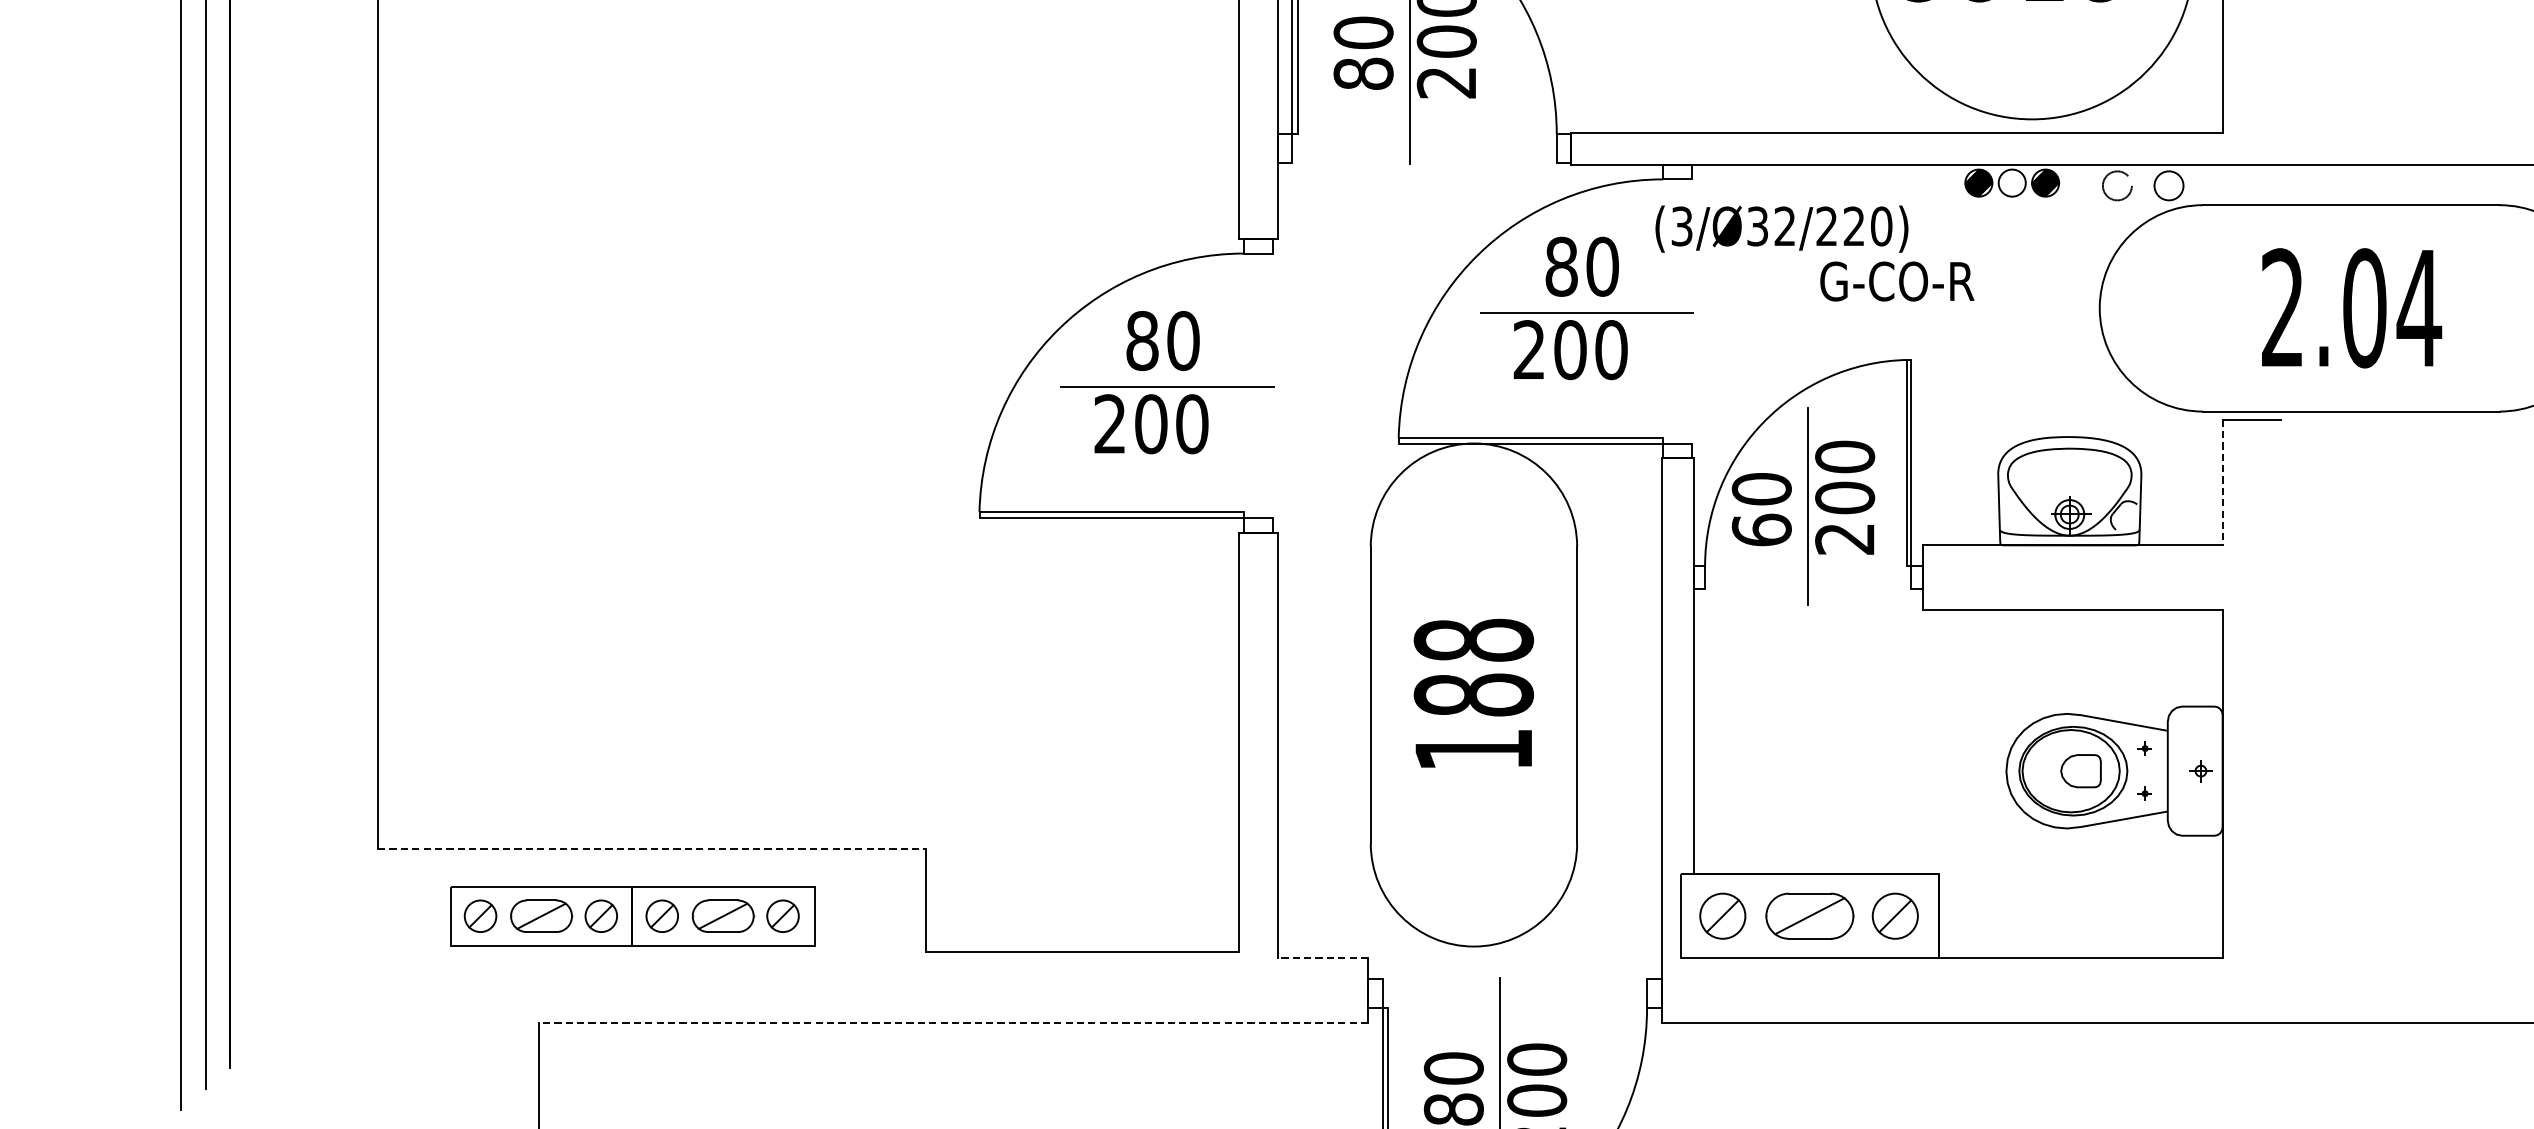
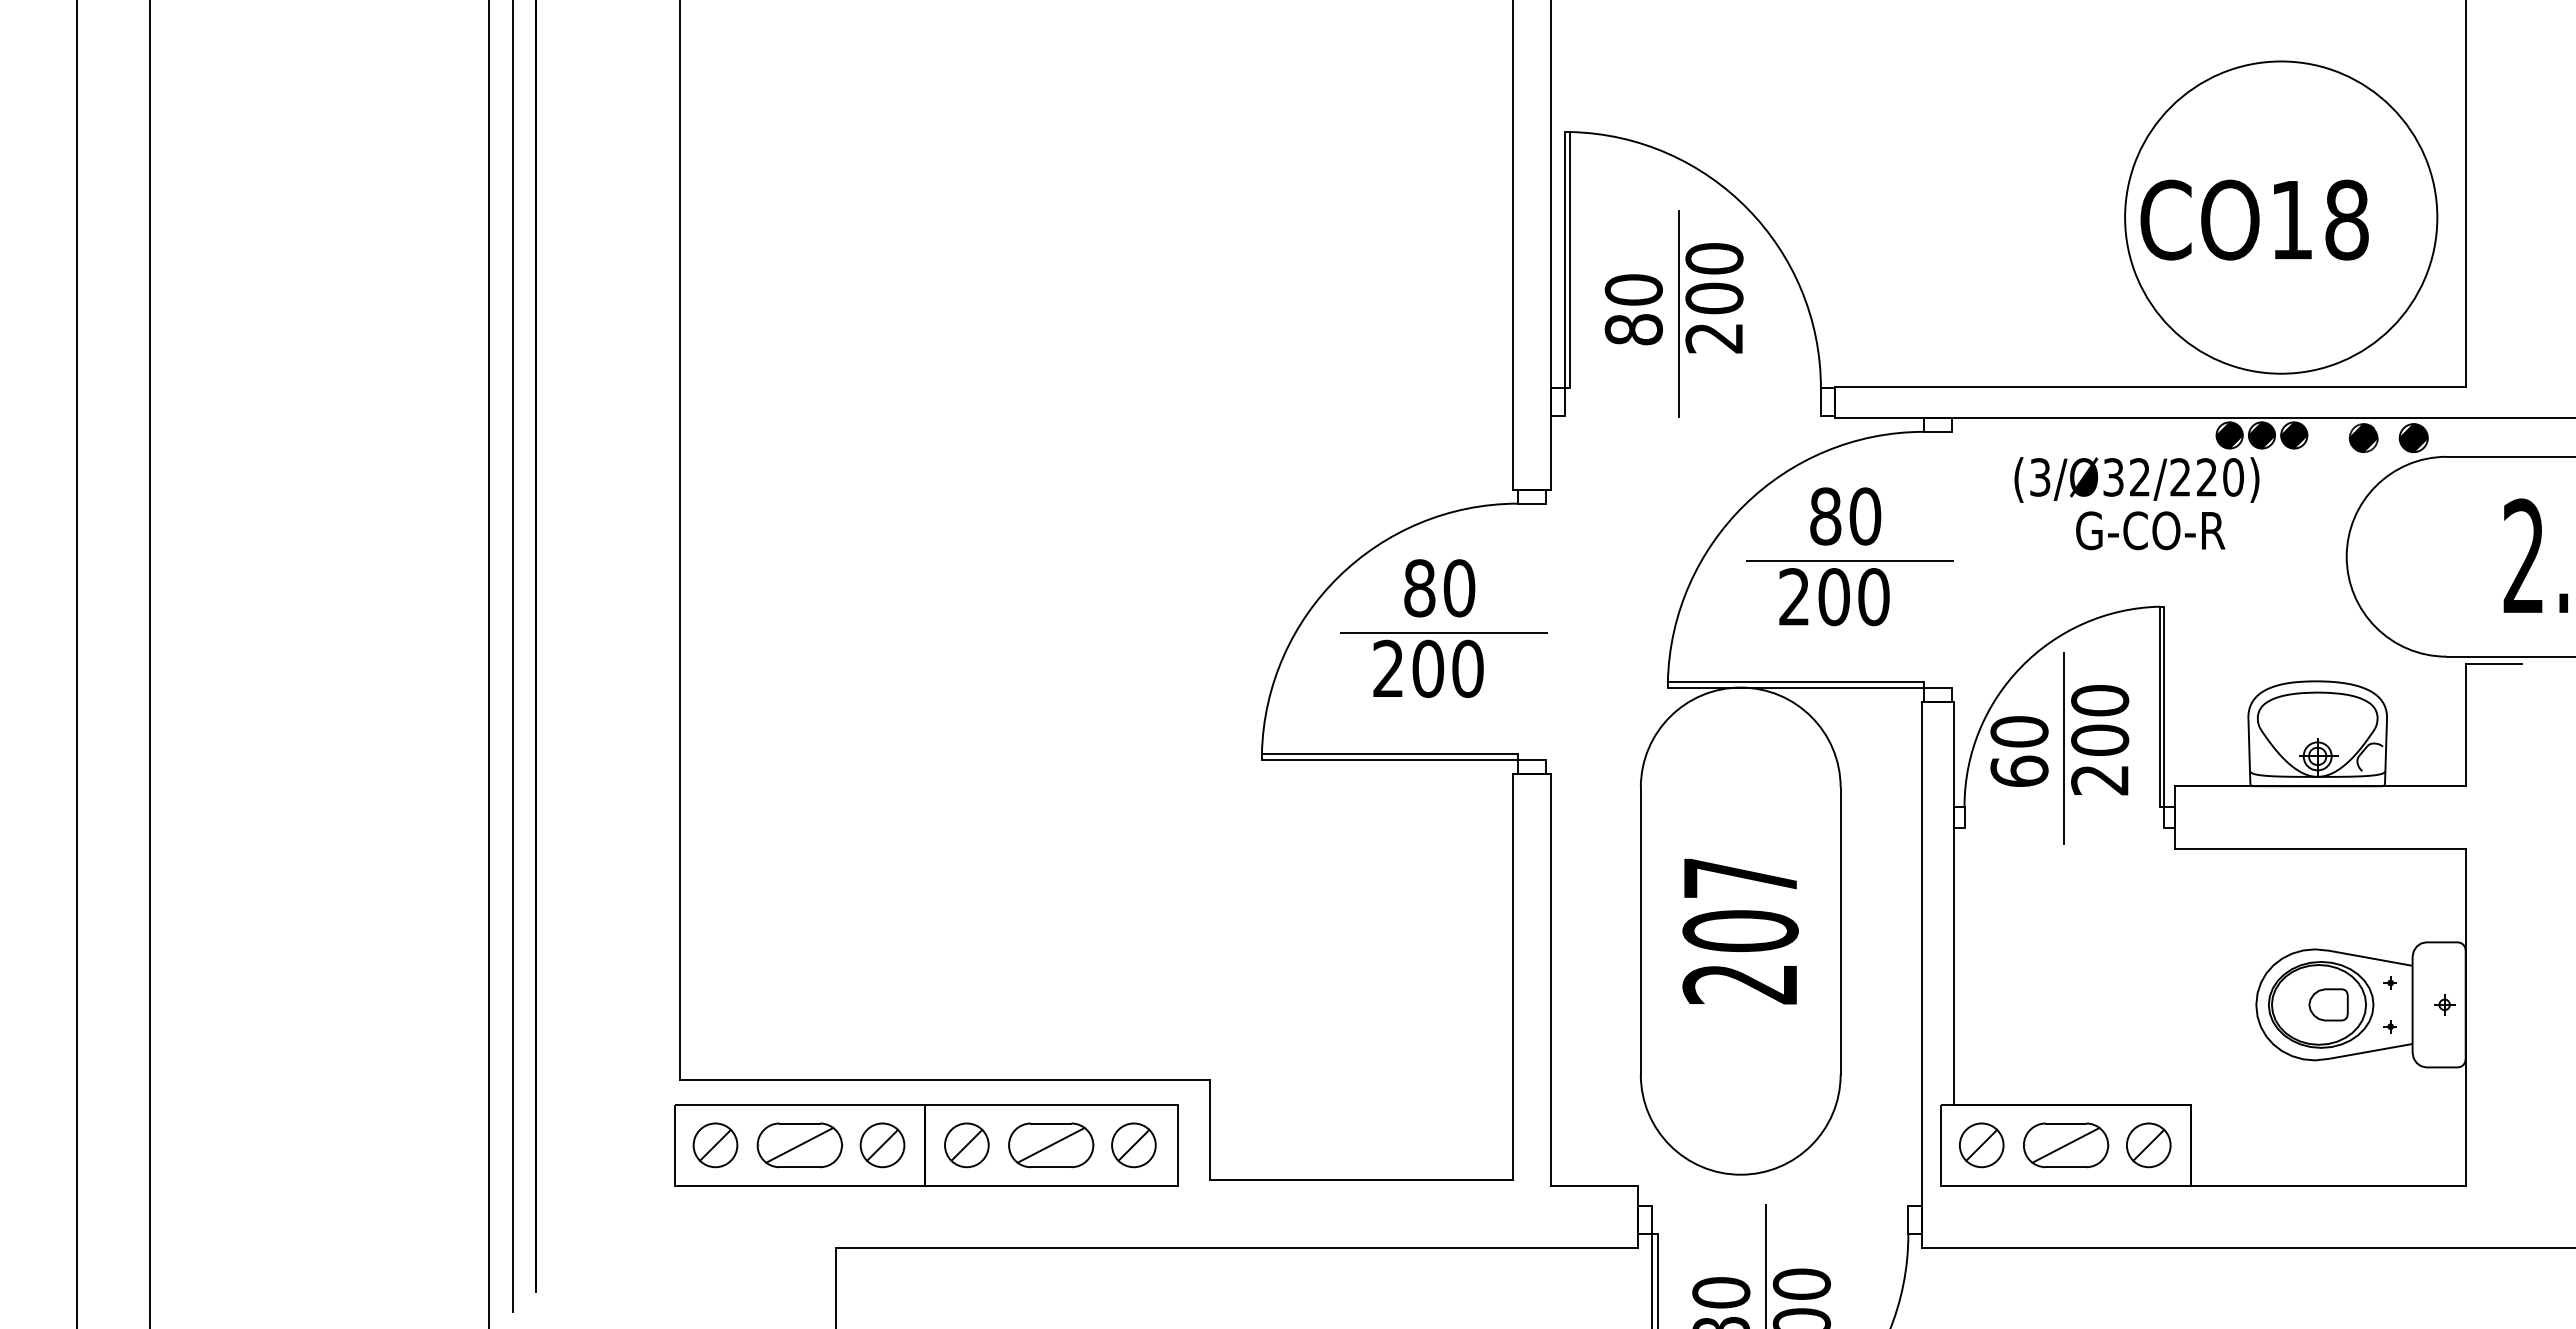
hatch: (2011, 183) -> (2261, 435), added
hatch: (2117, 186) -> (2363, 438), added
hatch: (2168, 186) -> (2413, 438), added
text: (1781, 228) -> (2136, 479), moved
line: (2222, 482) -> (2465, 725), dashed -> solid
text: (1473, 694) -> (1740, 930), 188 -> 207
line: (652, 848) -> (945, 1079), dashed -> solid
part: (633, 916) -> (926, 1145), size x1.43
line: (1322, 957) -> (1594, 1185), dashed -> solid
line: (953, 1022) -> (1236, 1248), dashed -> solid

